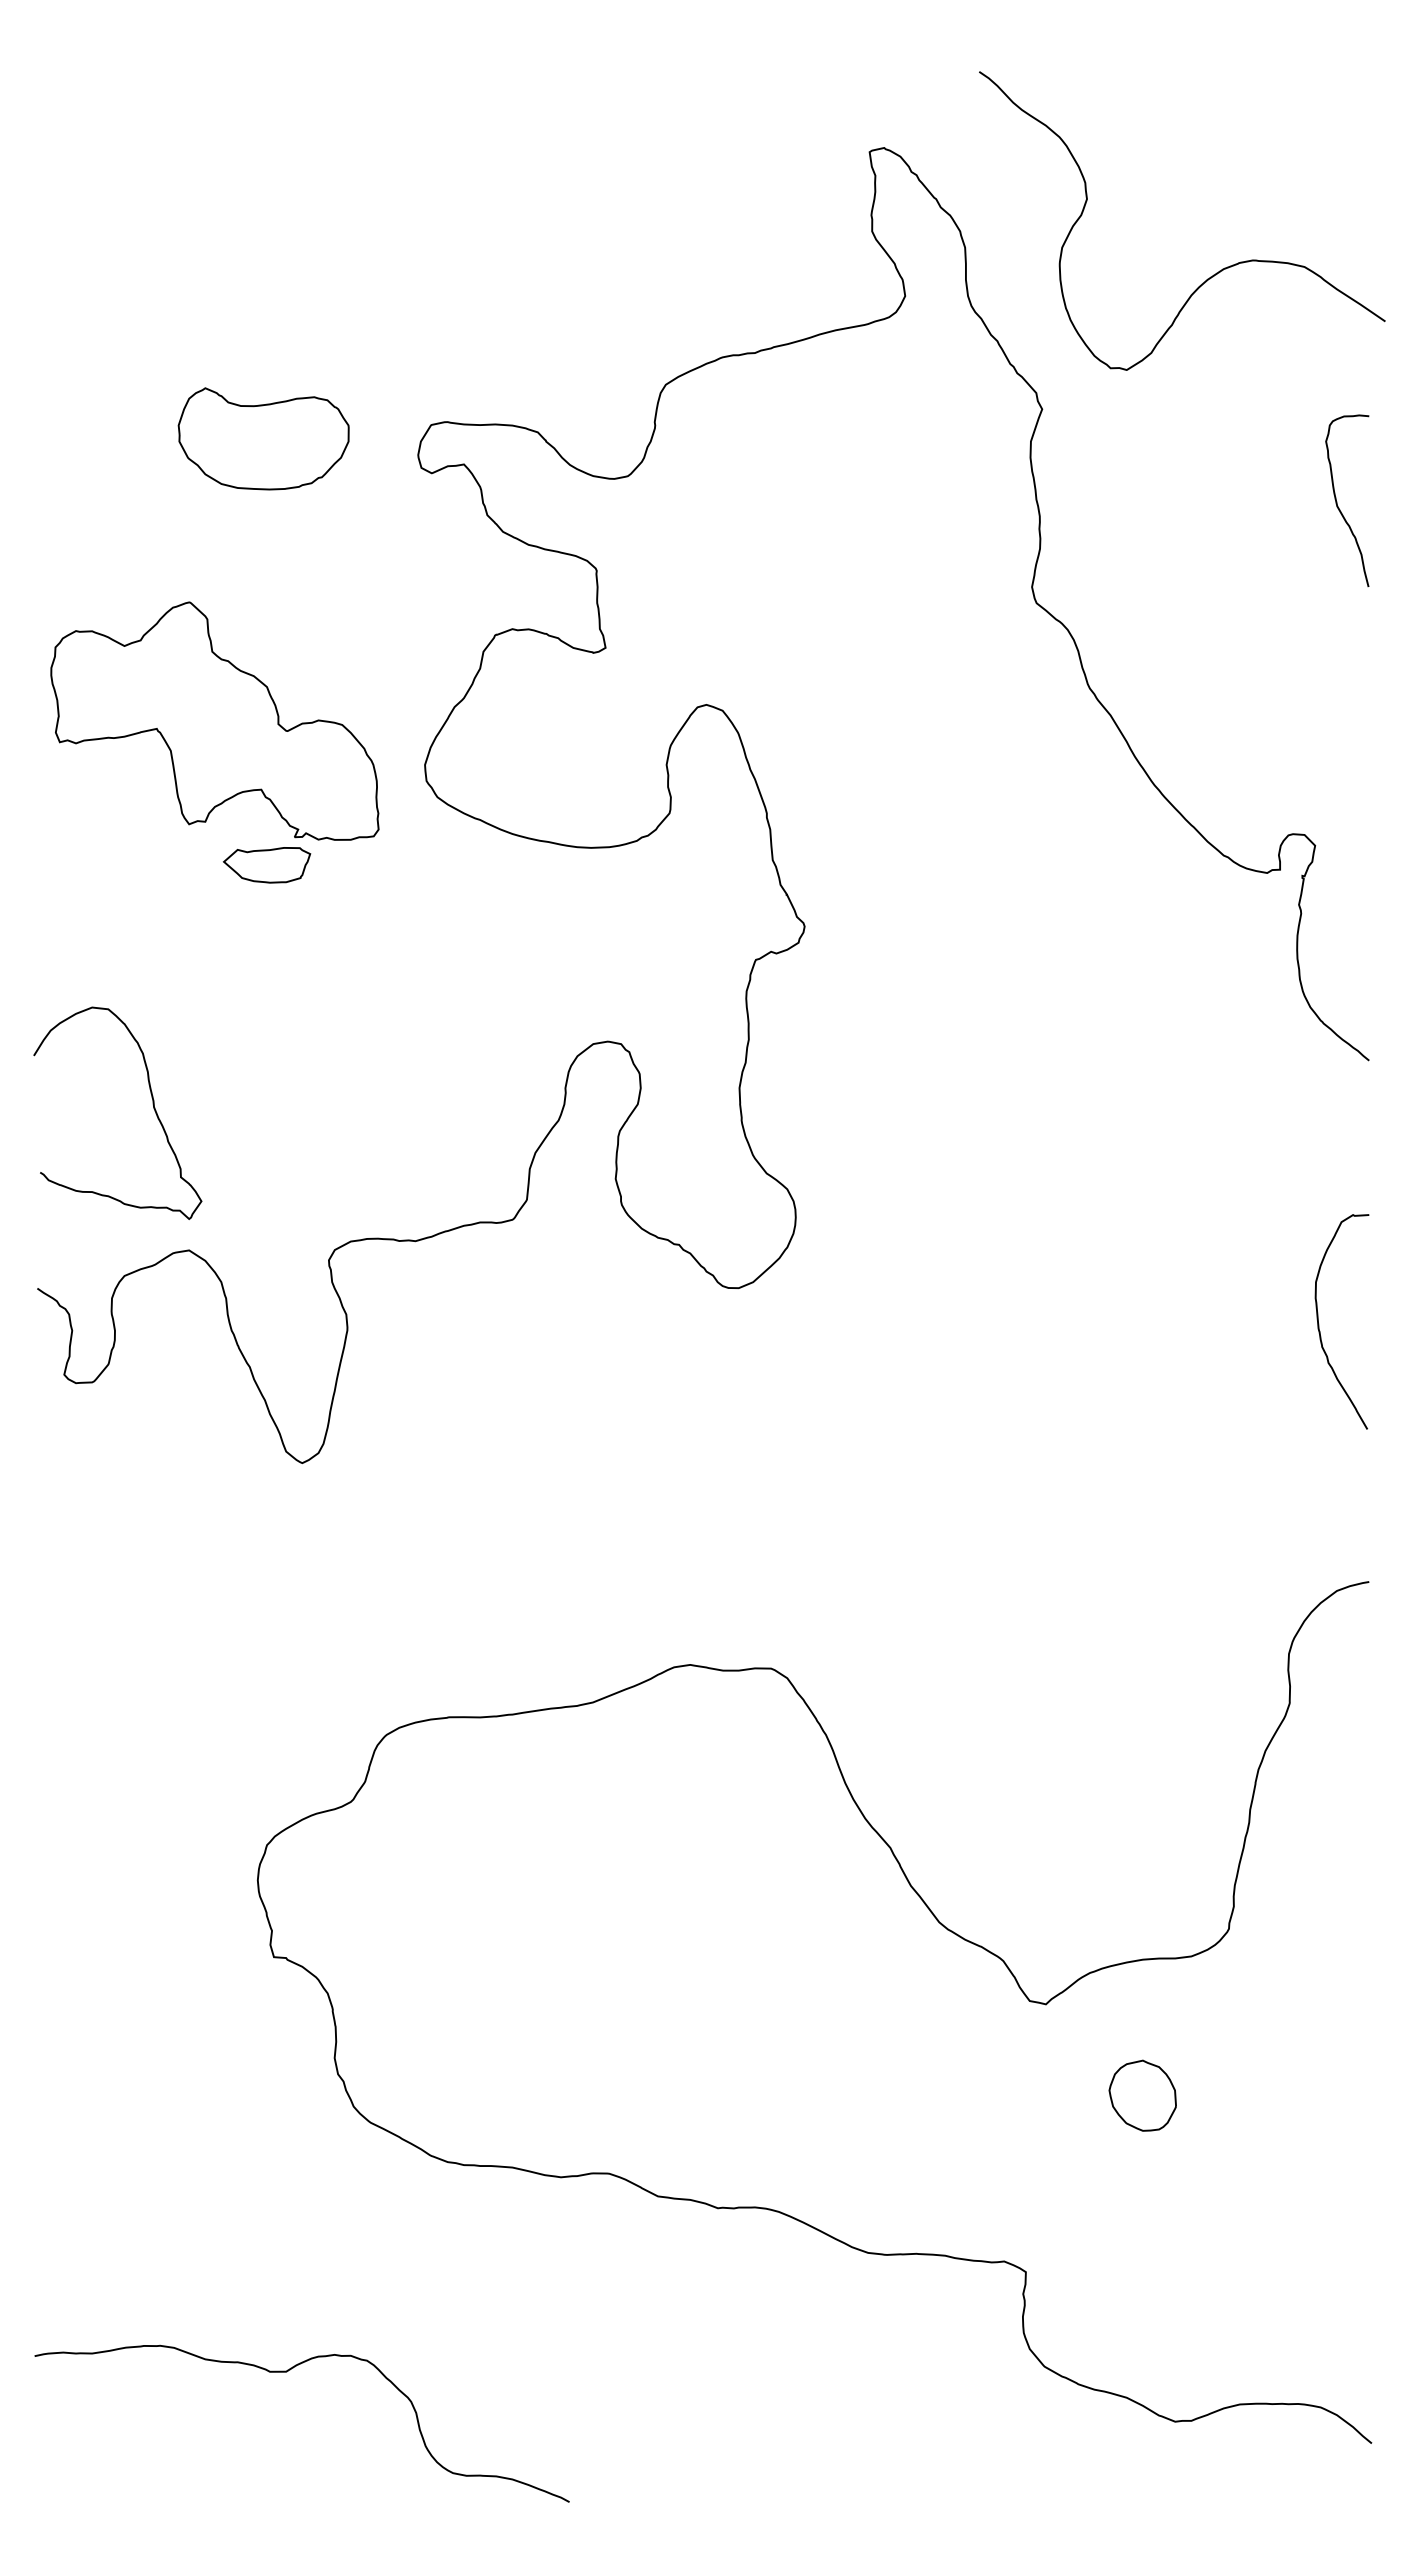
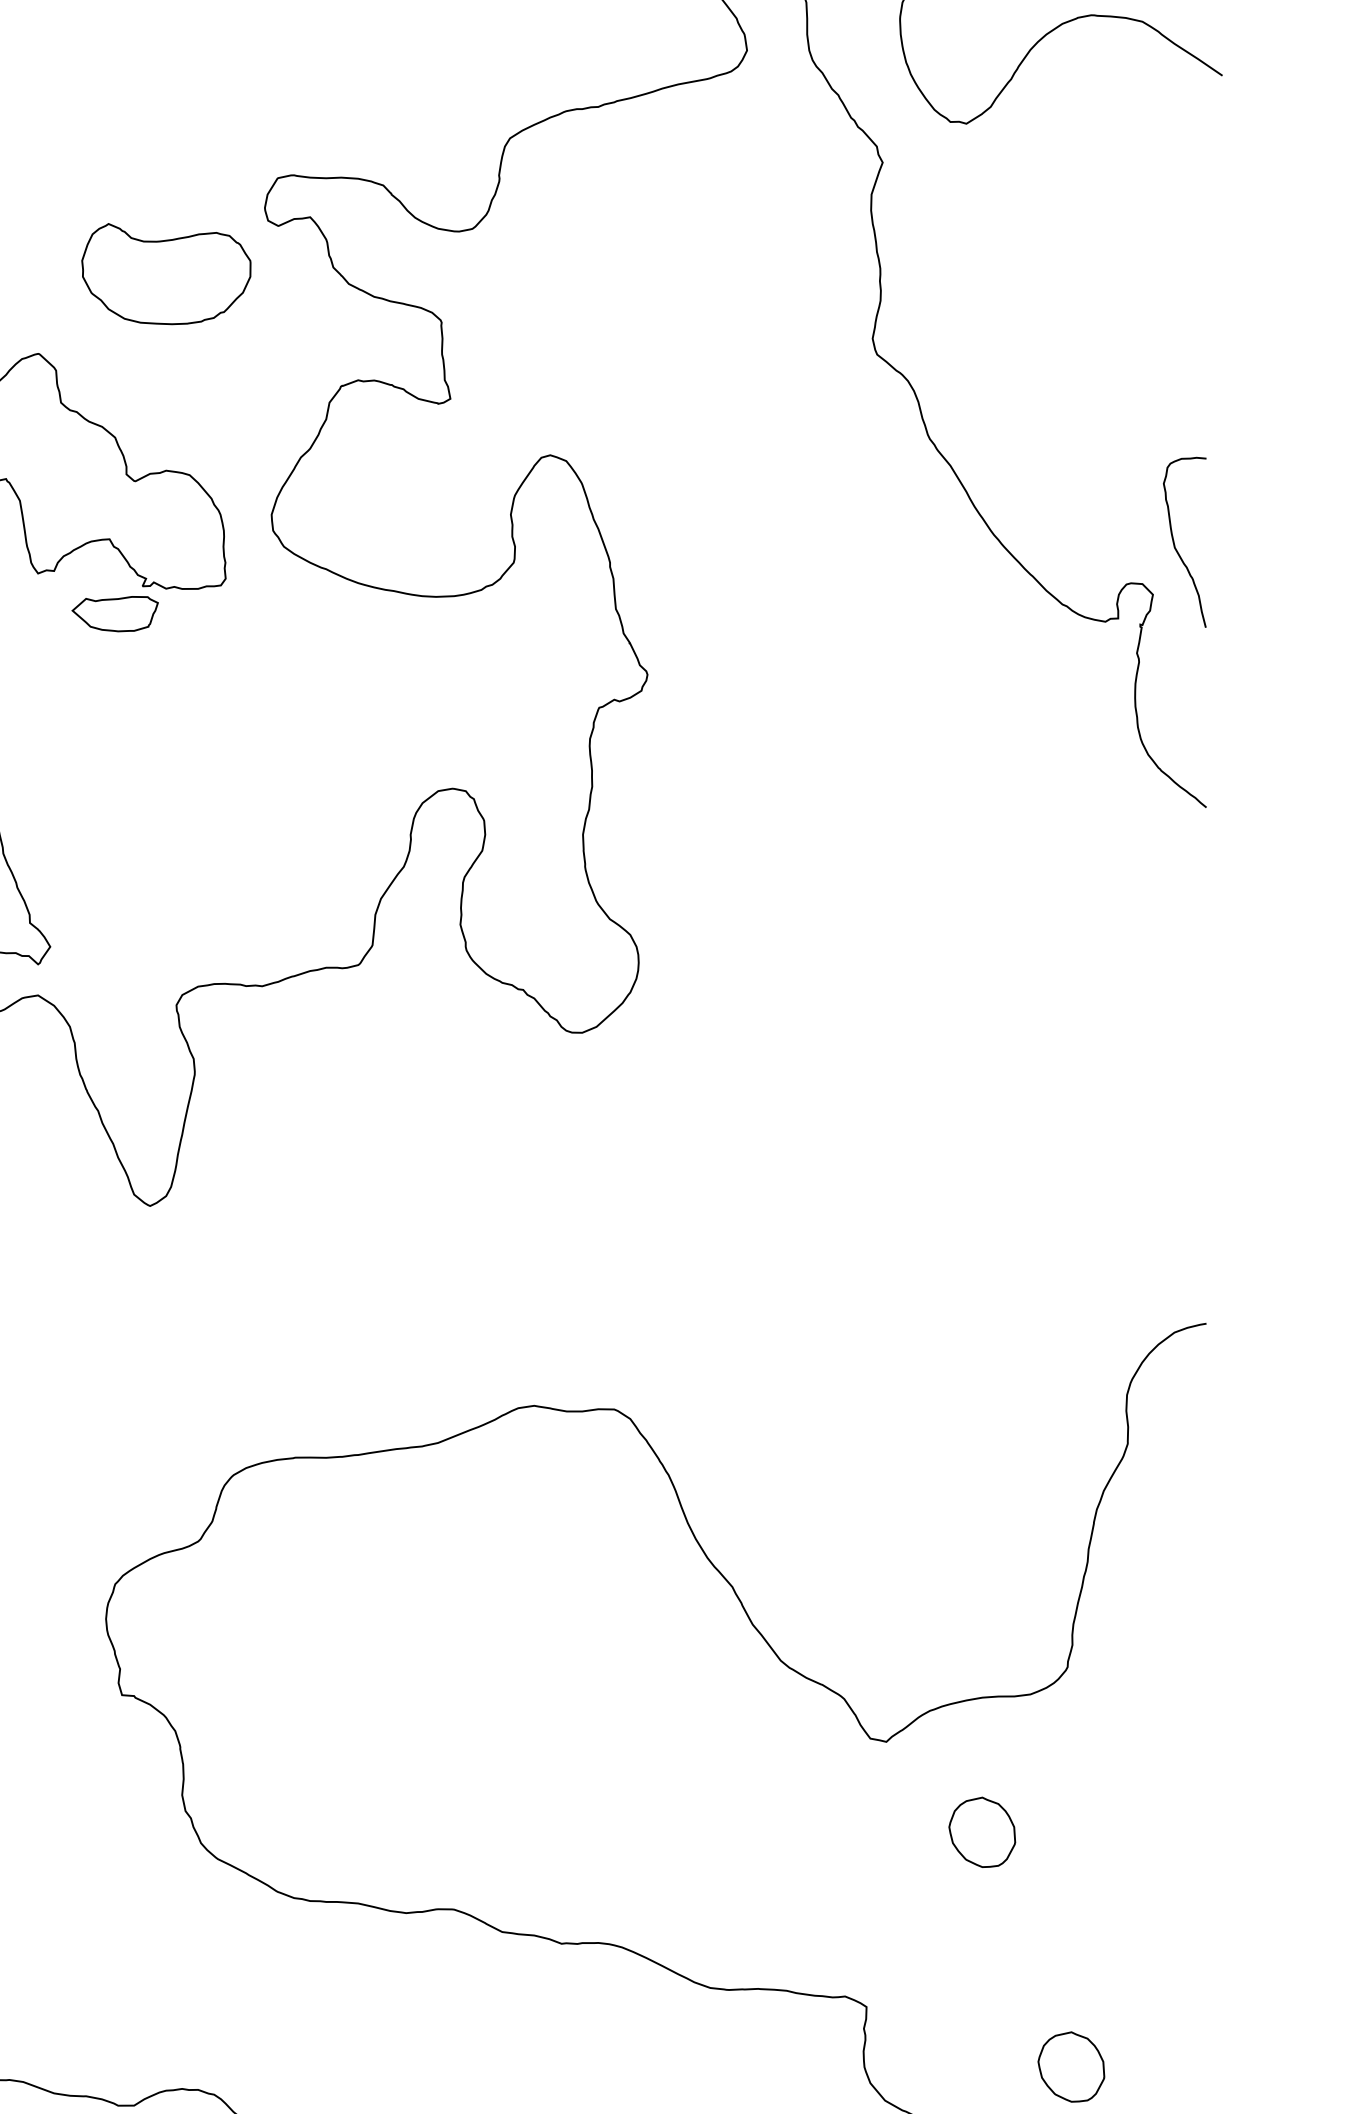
part: (263, 438) -> (166, 273), moved
curve: (1337, 501) -> (1175, 543), moved
curve: (1319, 1324) -> (1157, 1068), removed
part: (1232, 2332) -> (1071, 2066), added

